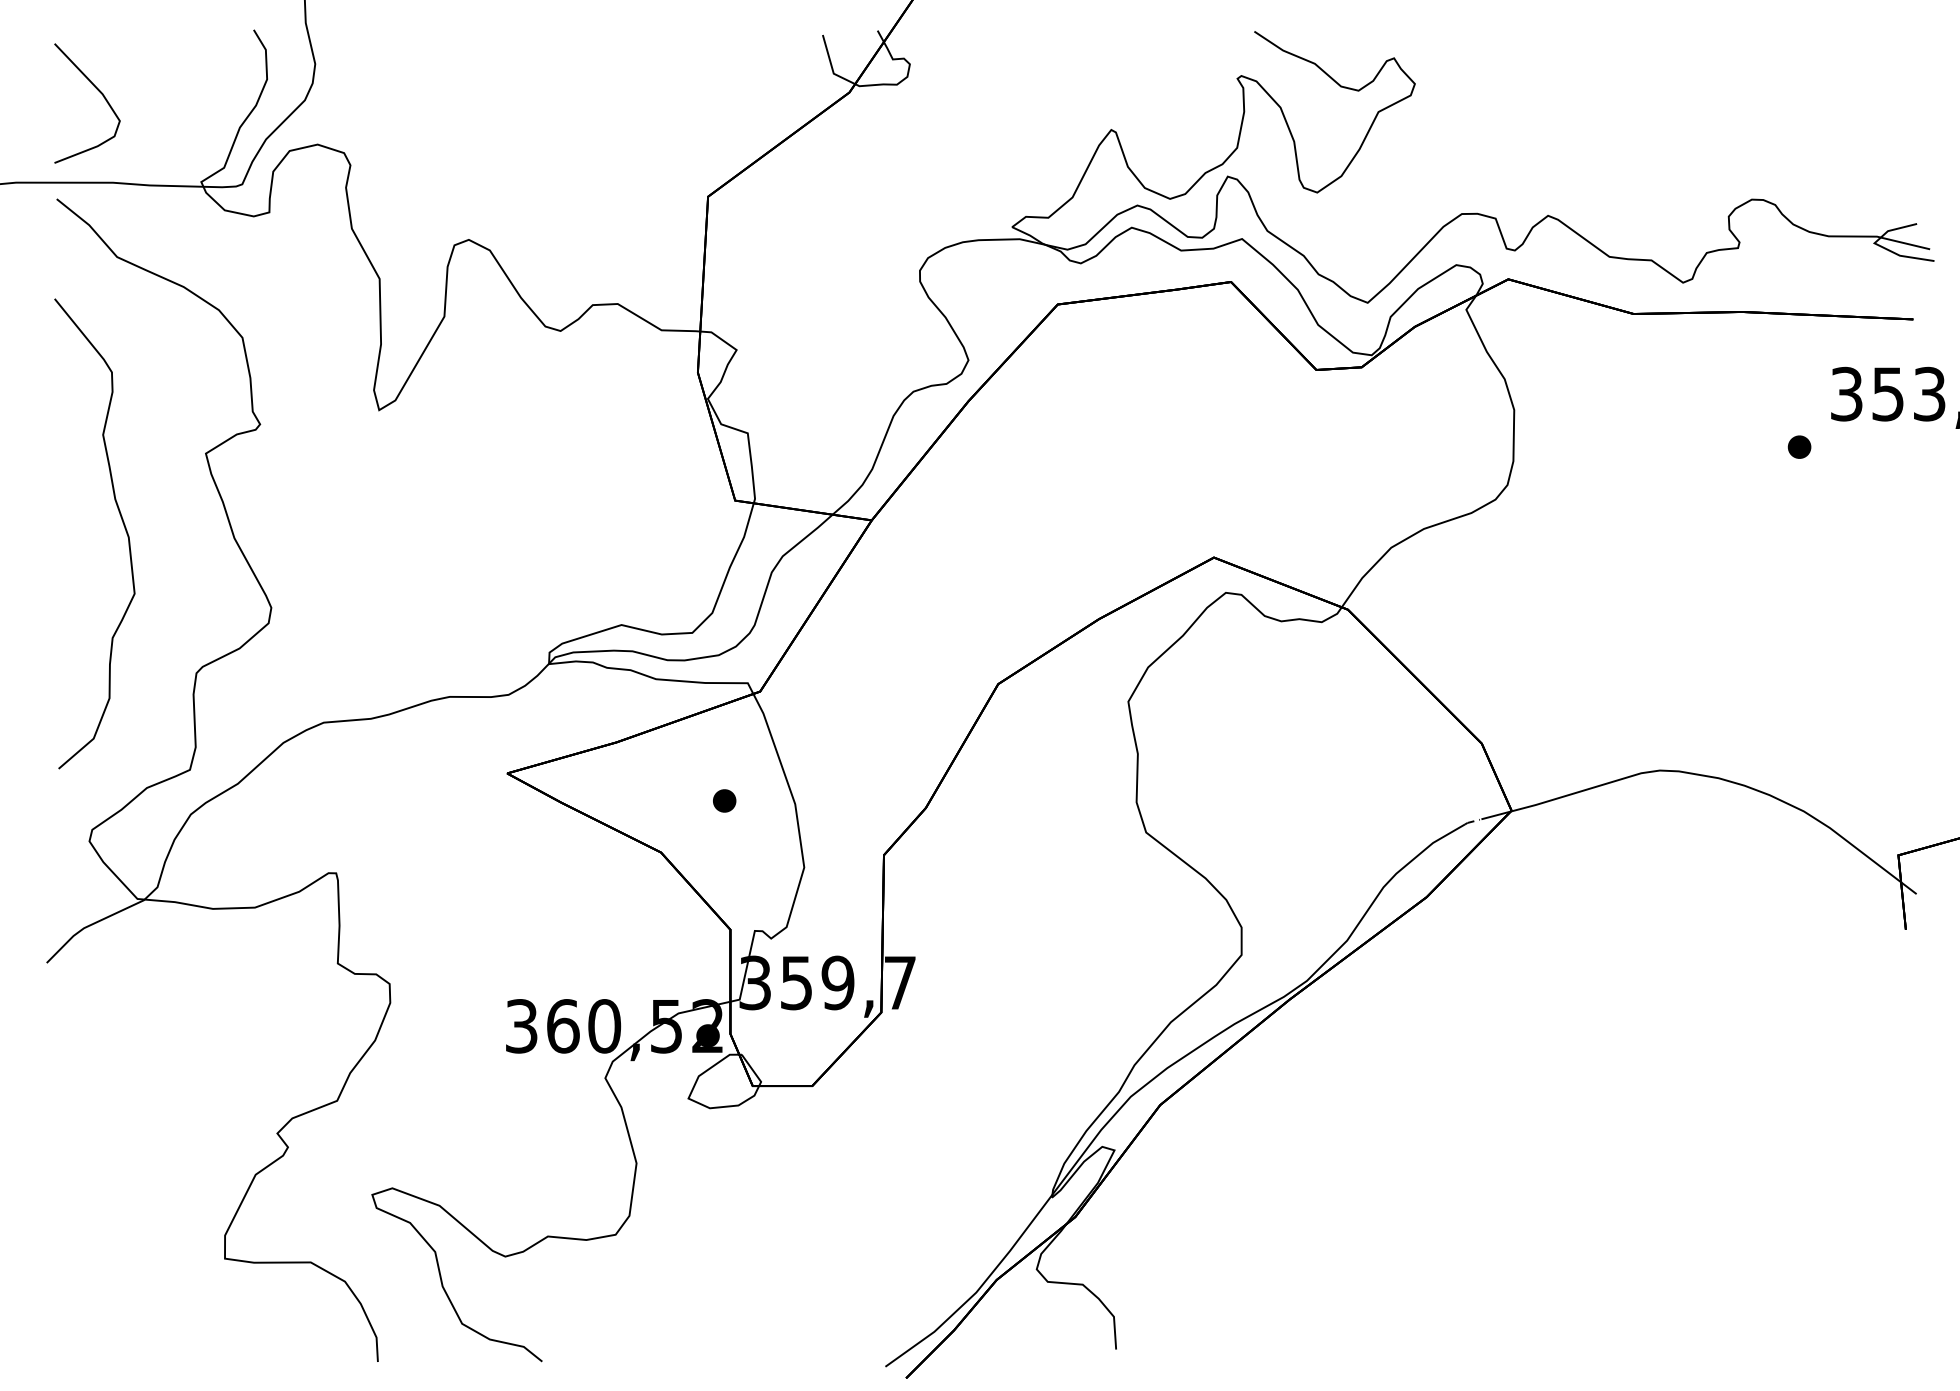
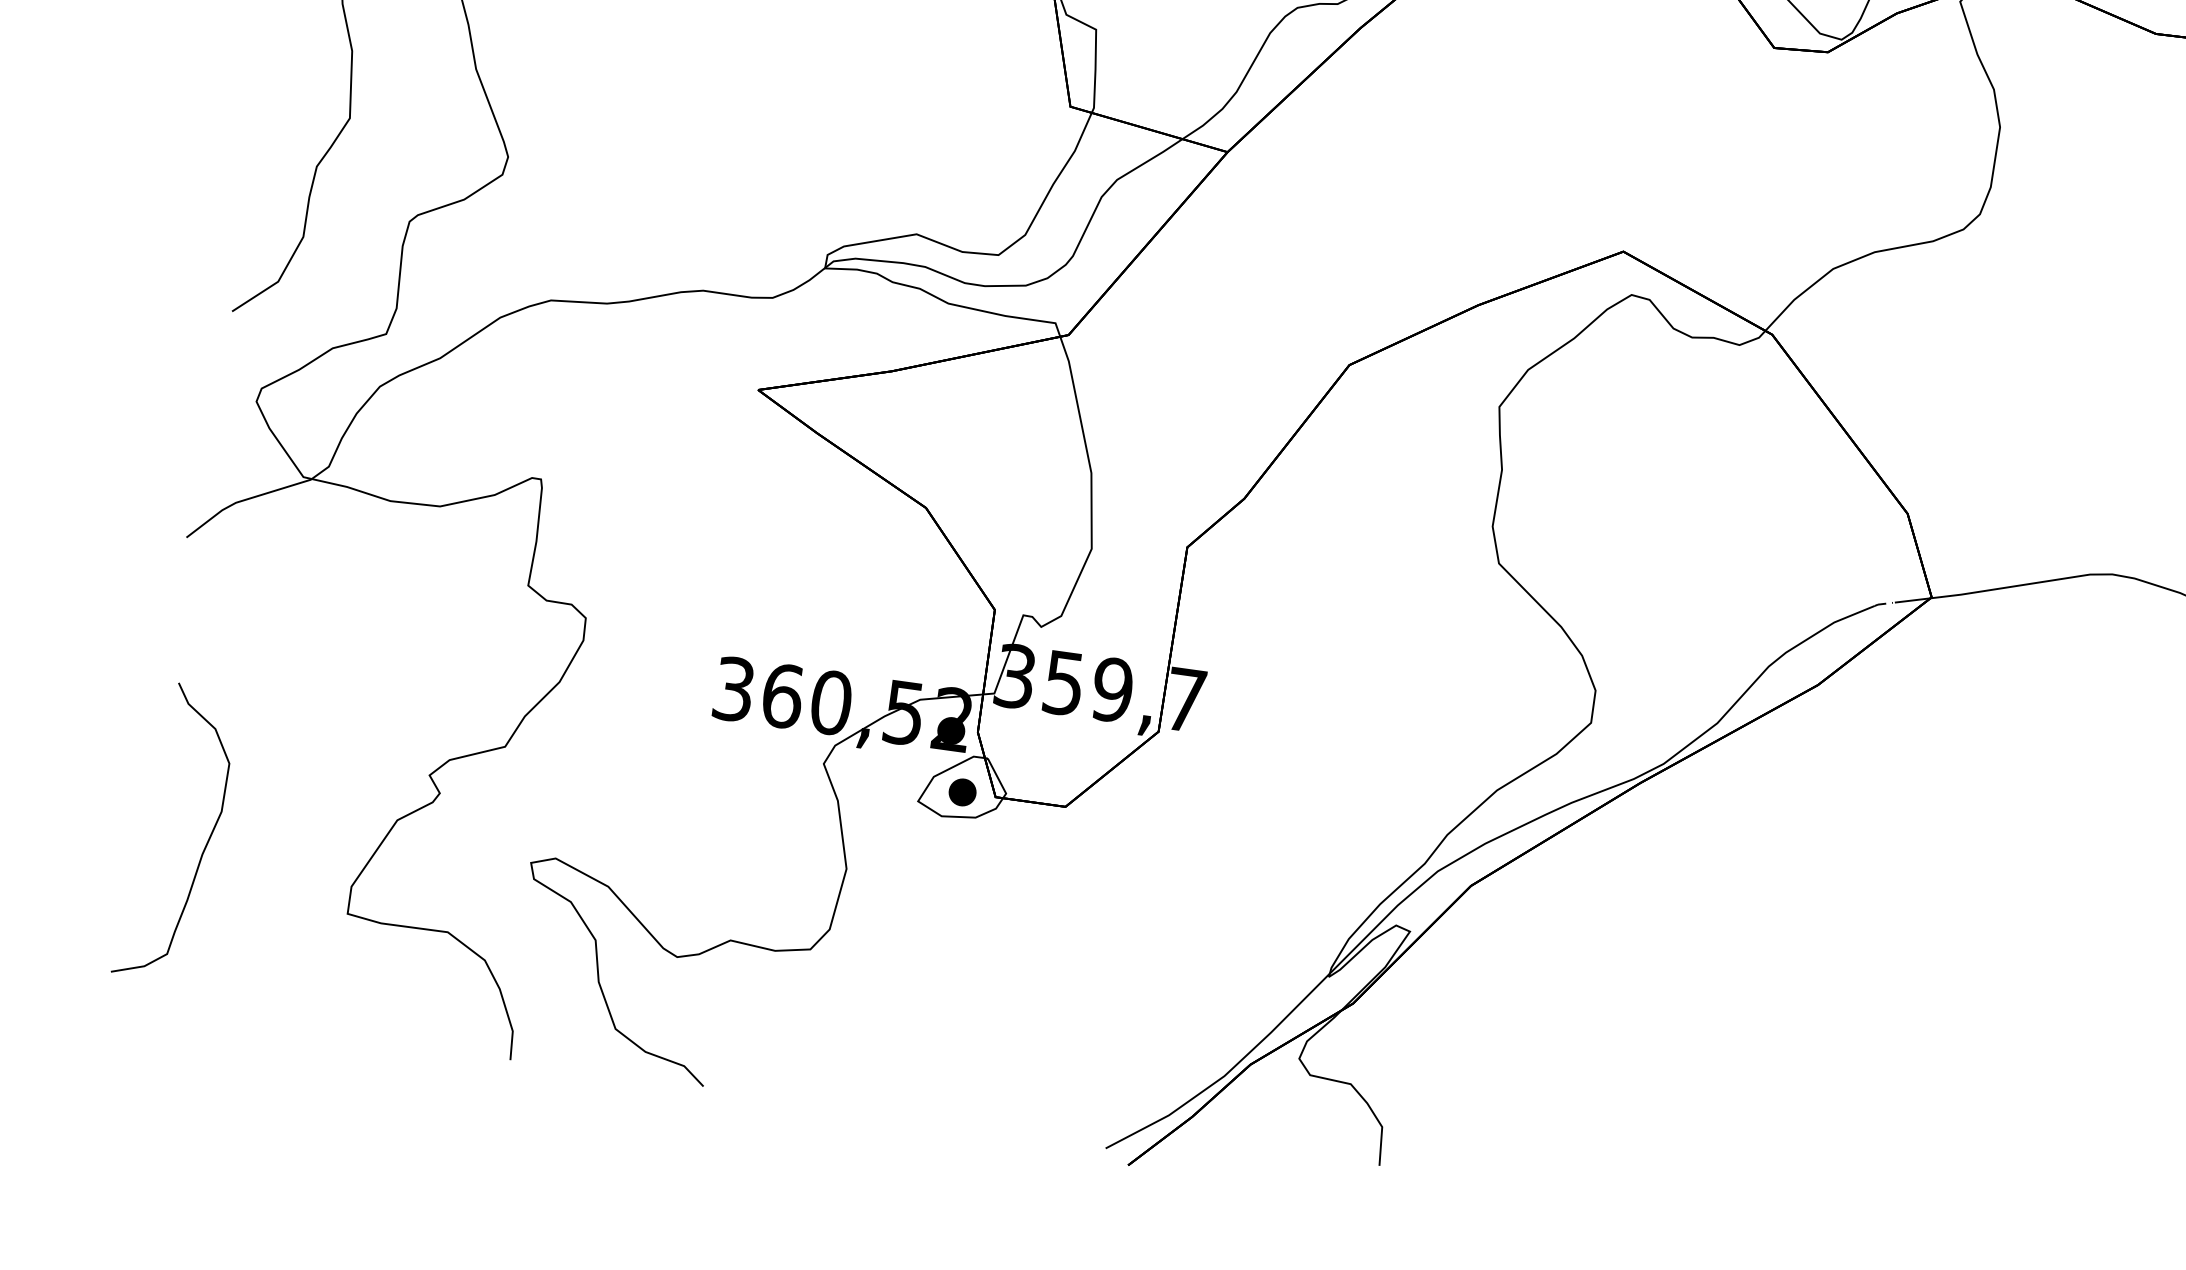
part: (724, 800) -> (962, 791), moved
curve: (98, 1215) -> (206, 842), added

